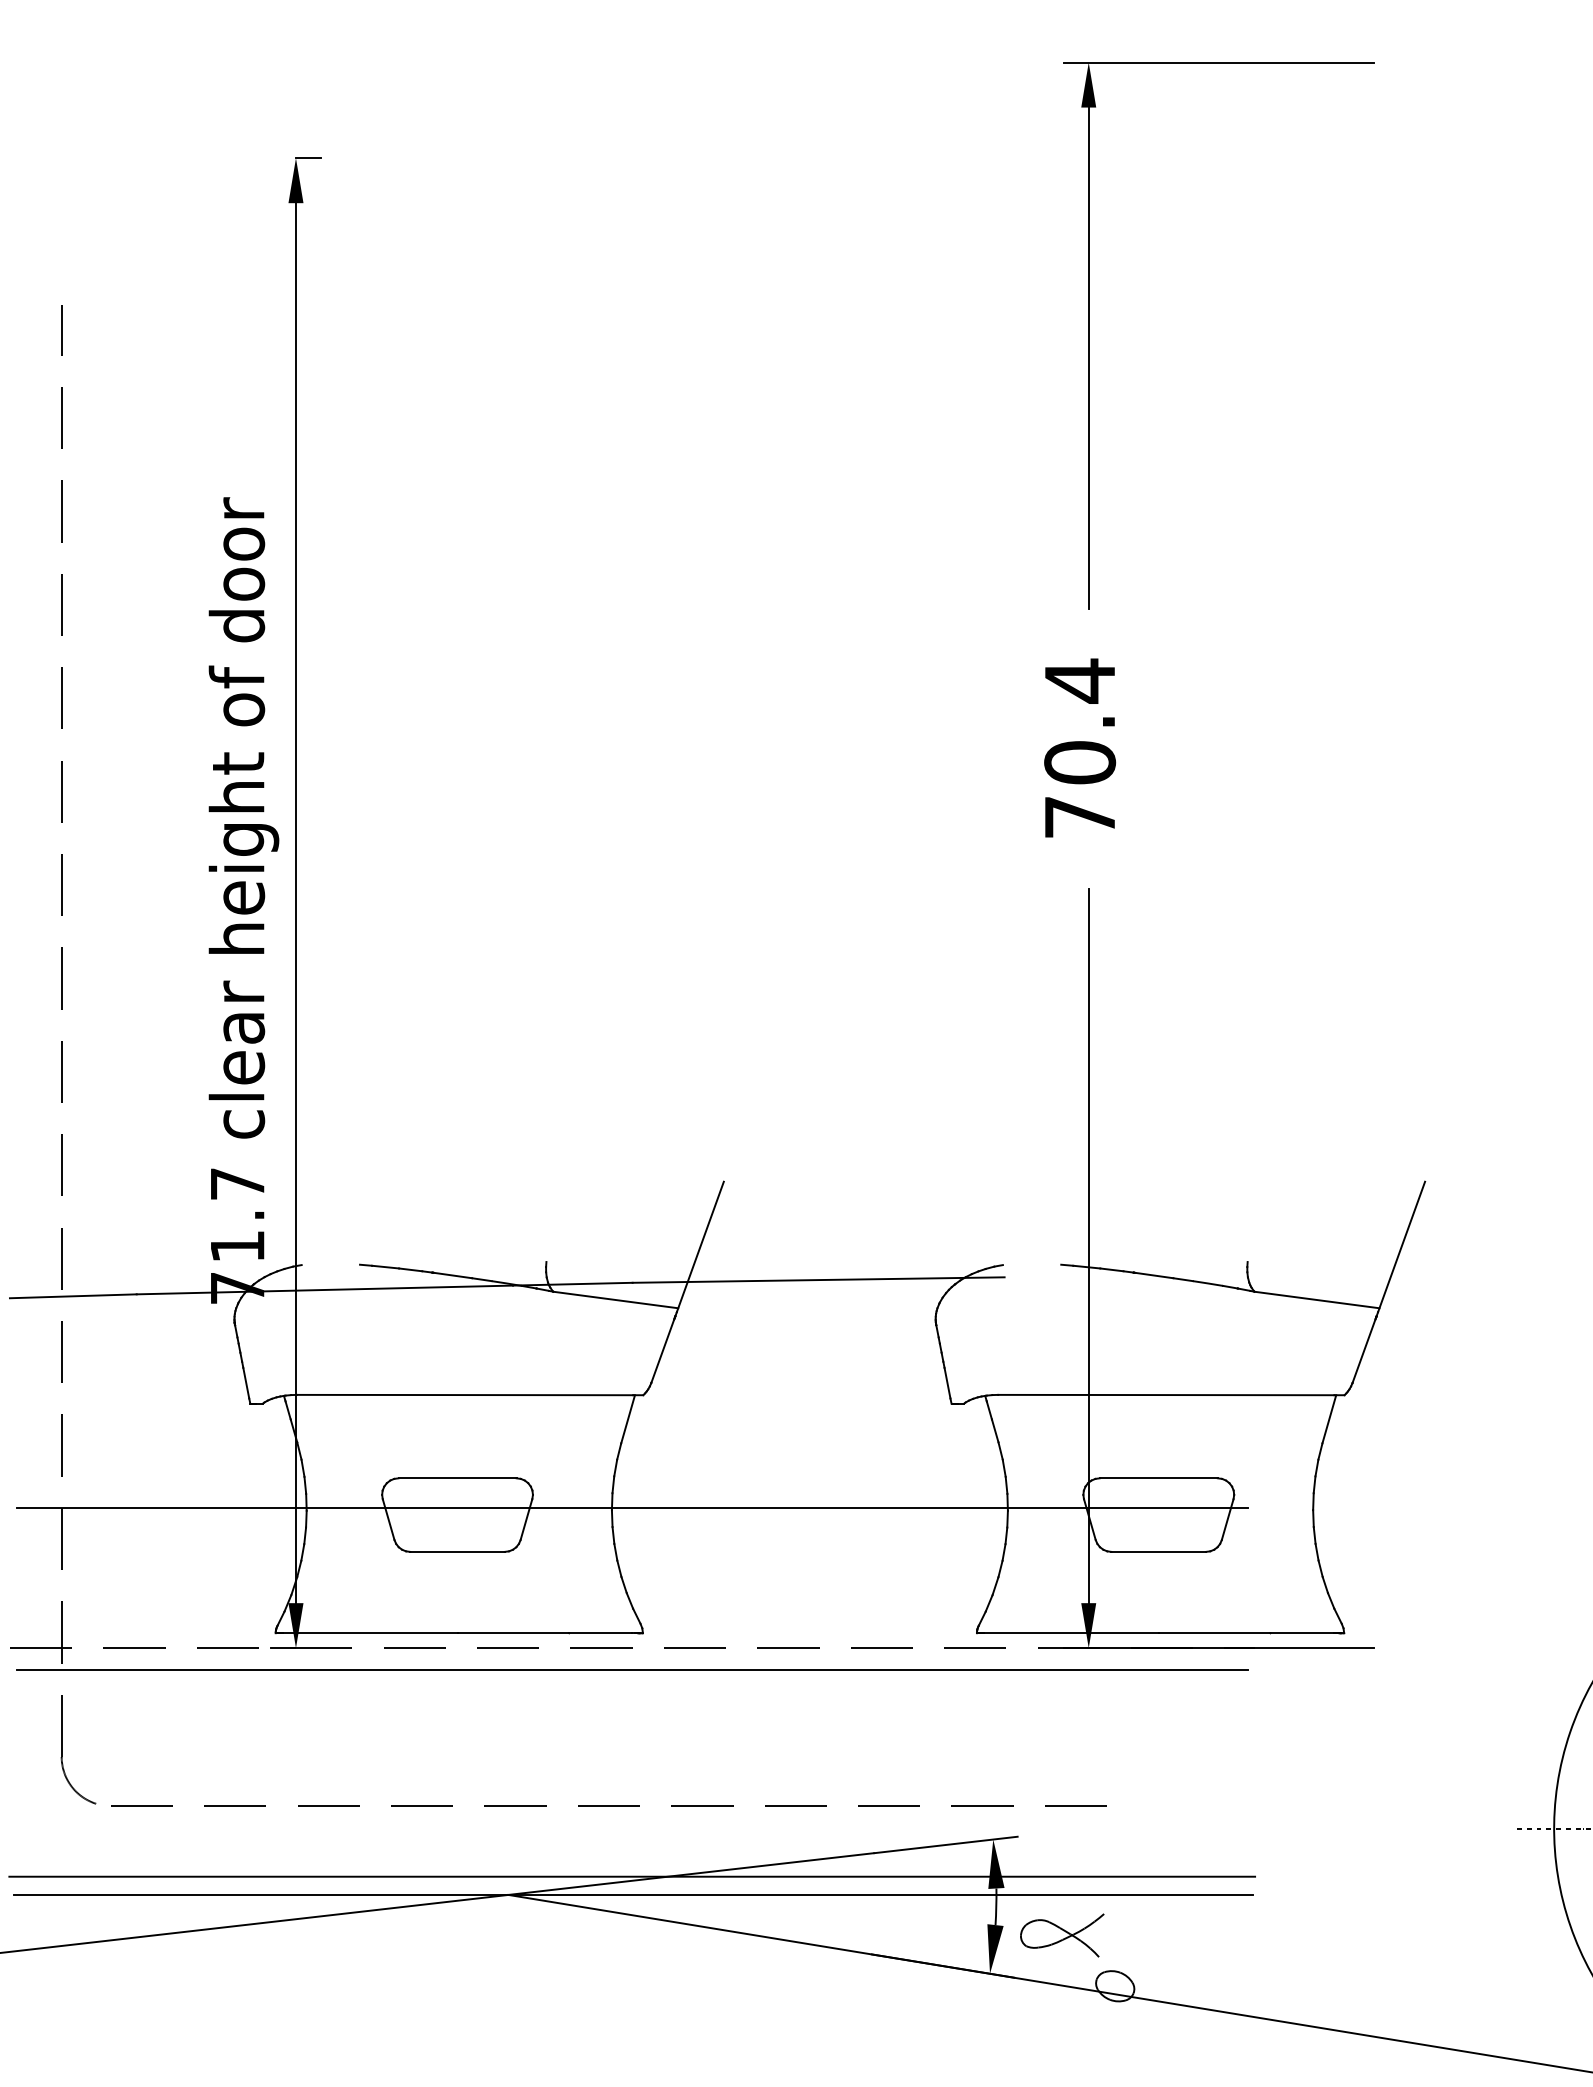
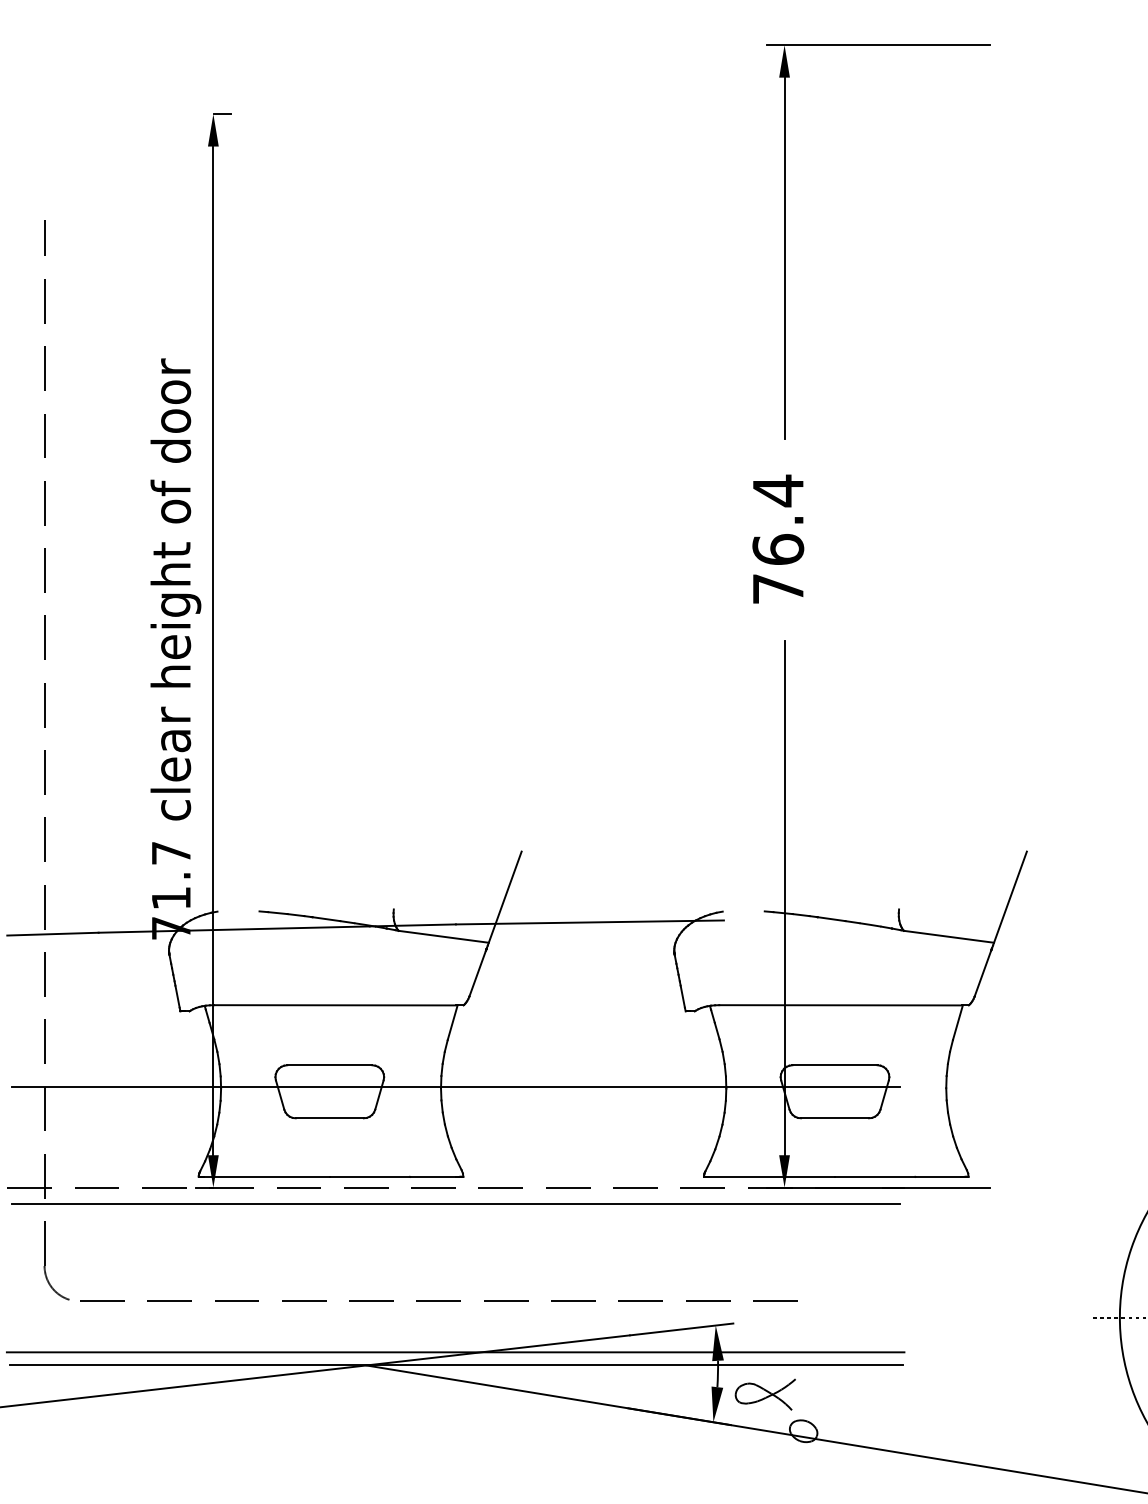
text: (1079, 762) -> (777, 549), 70.4 -> 76.4

